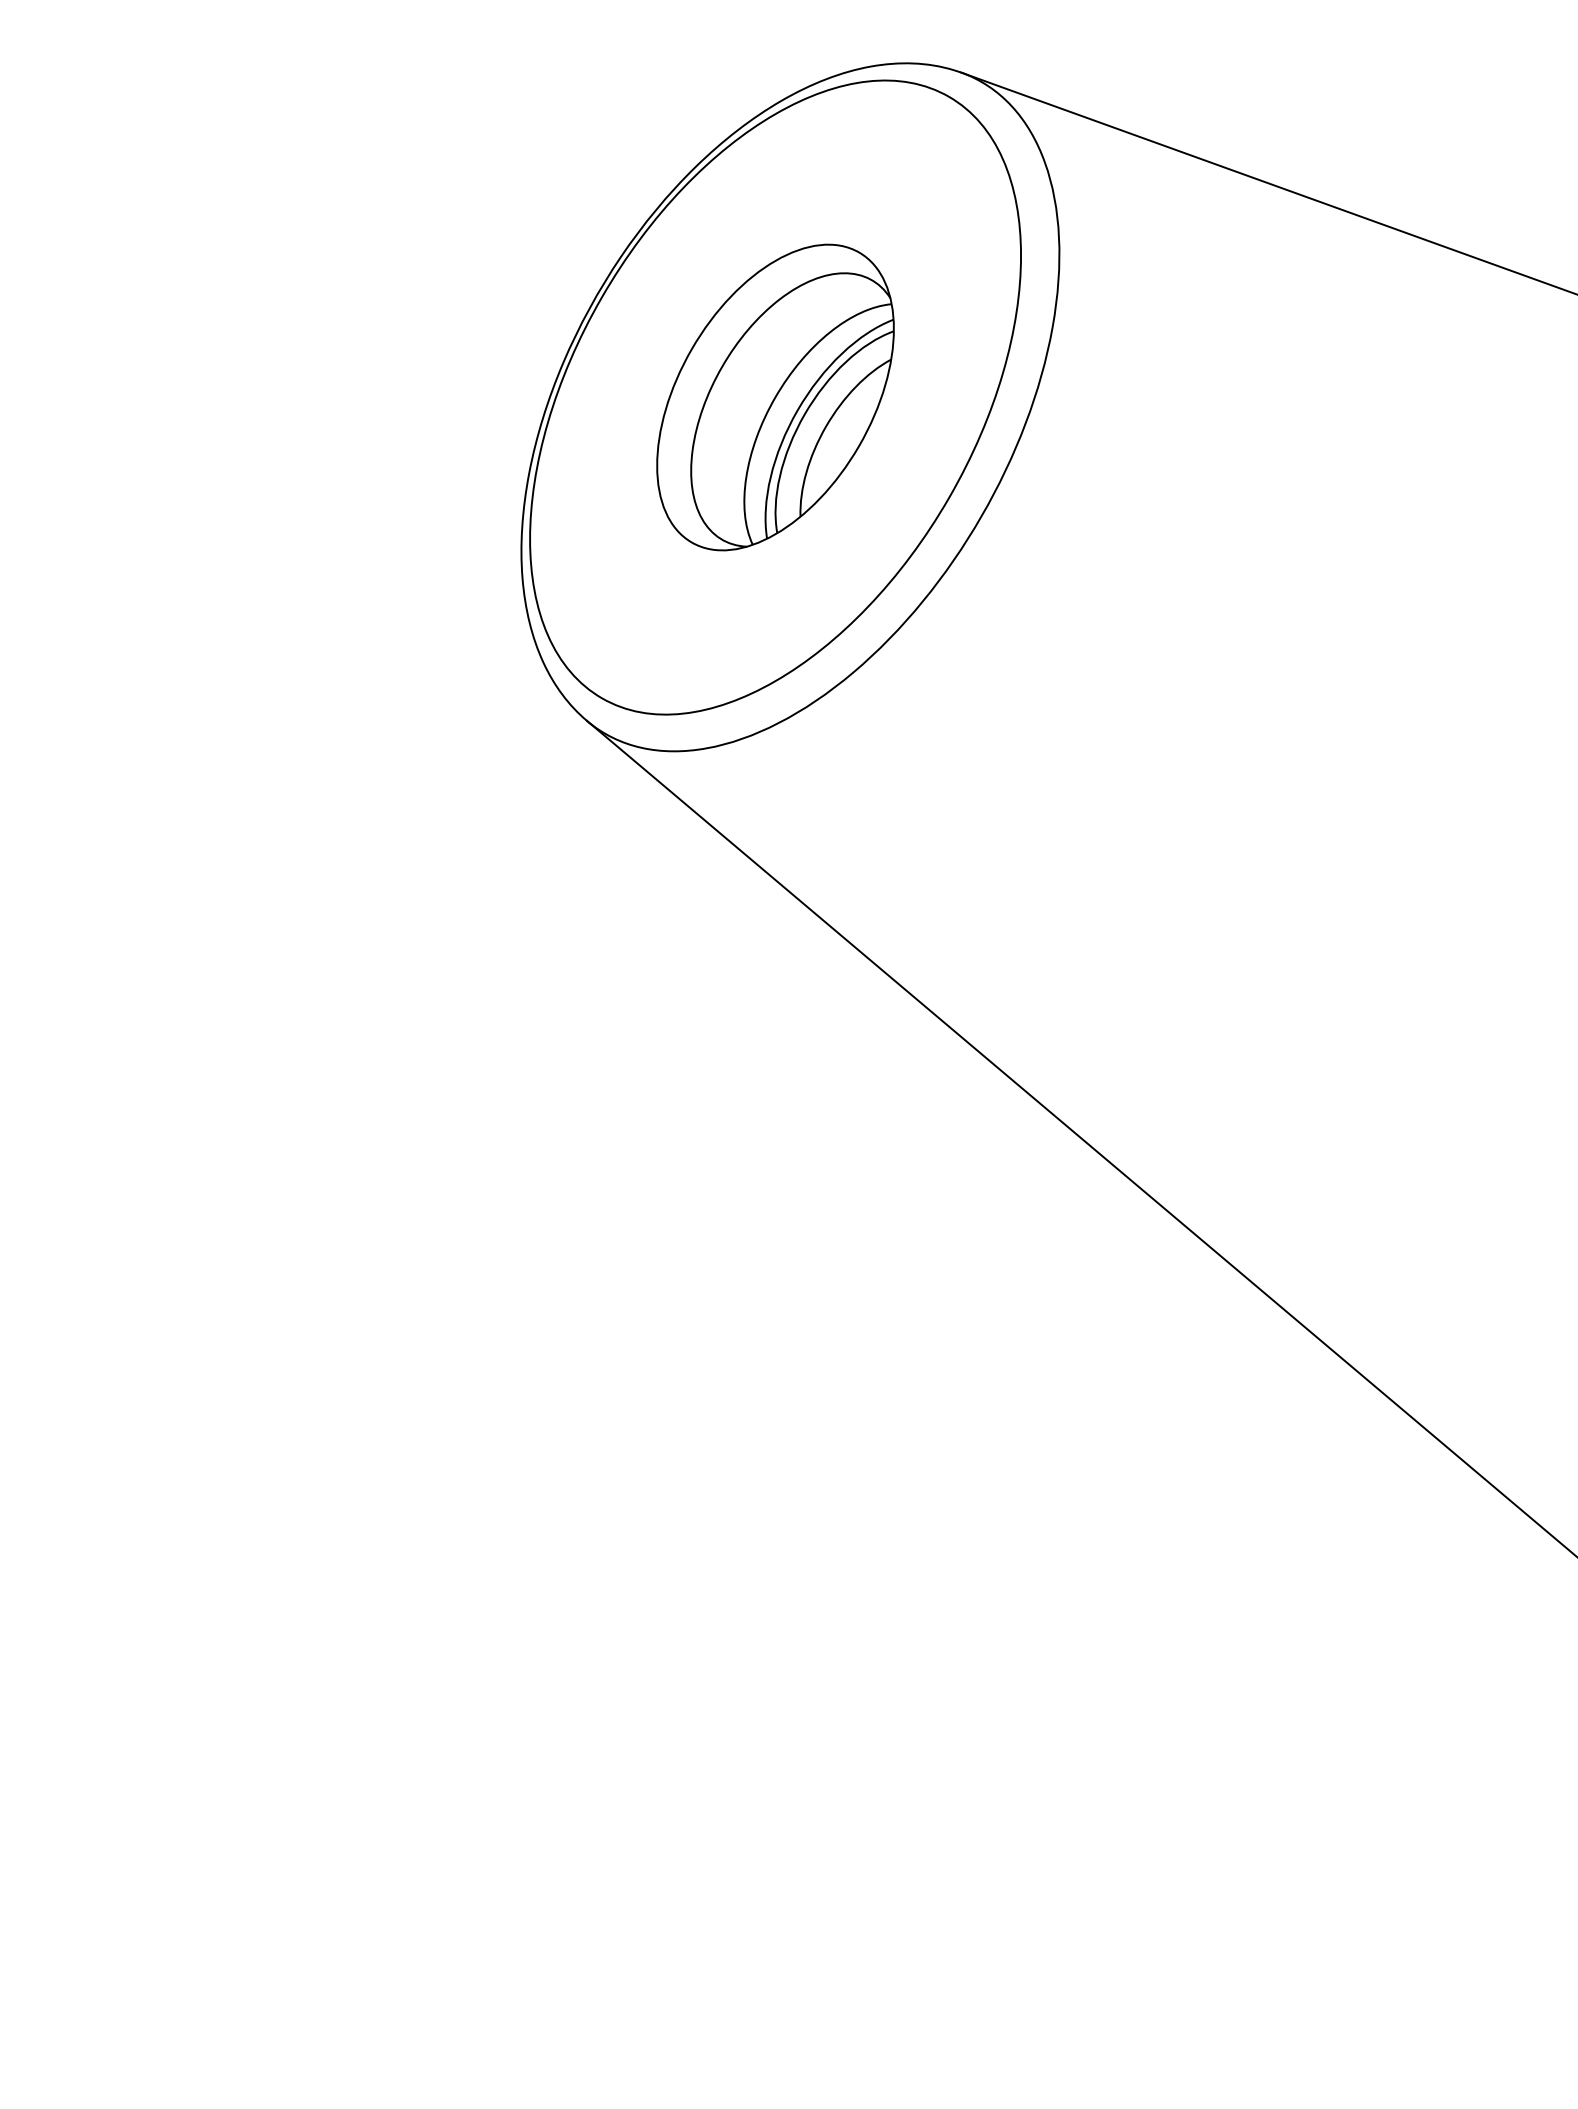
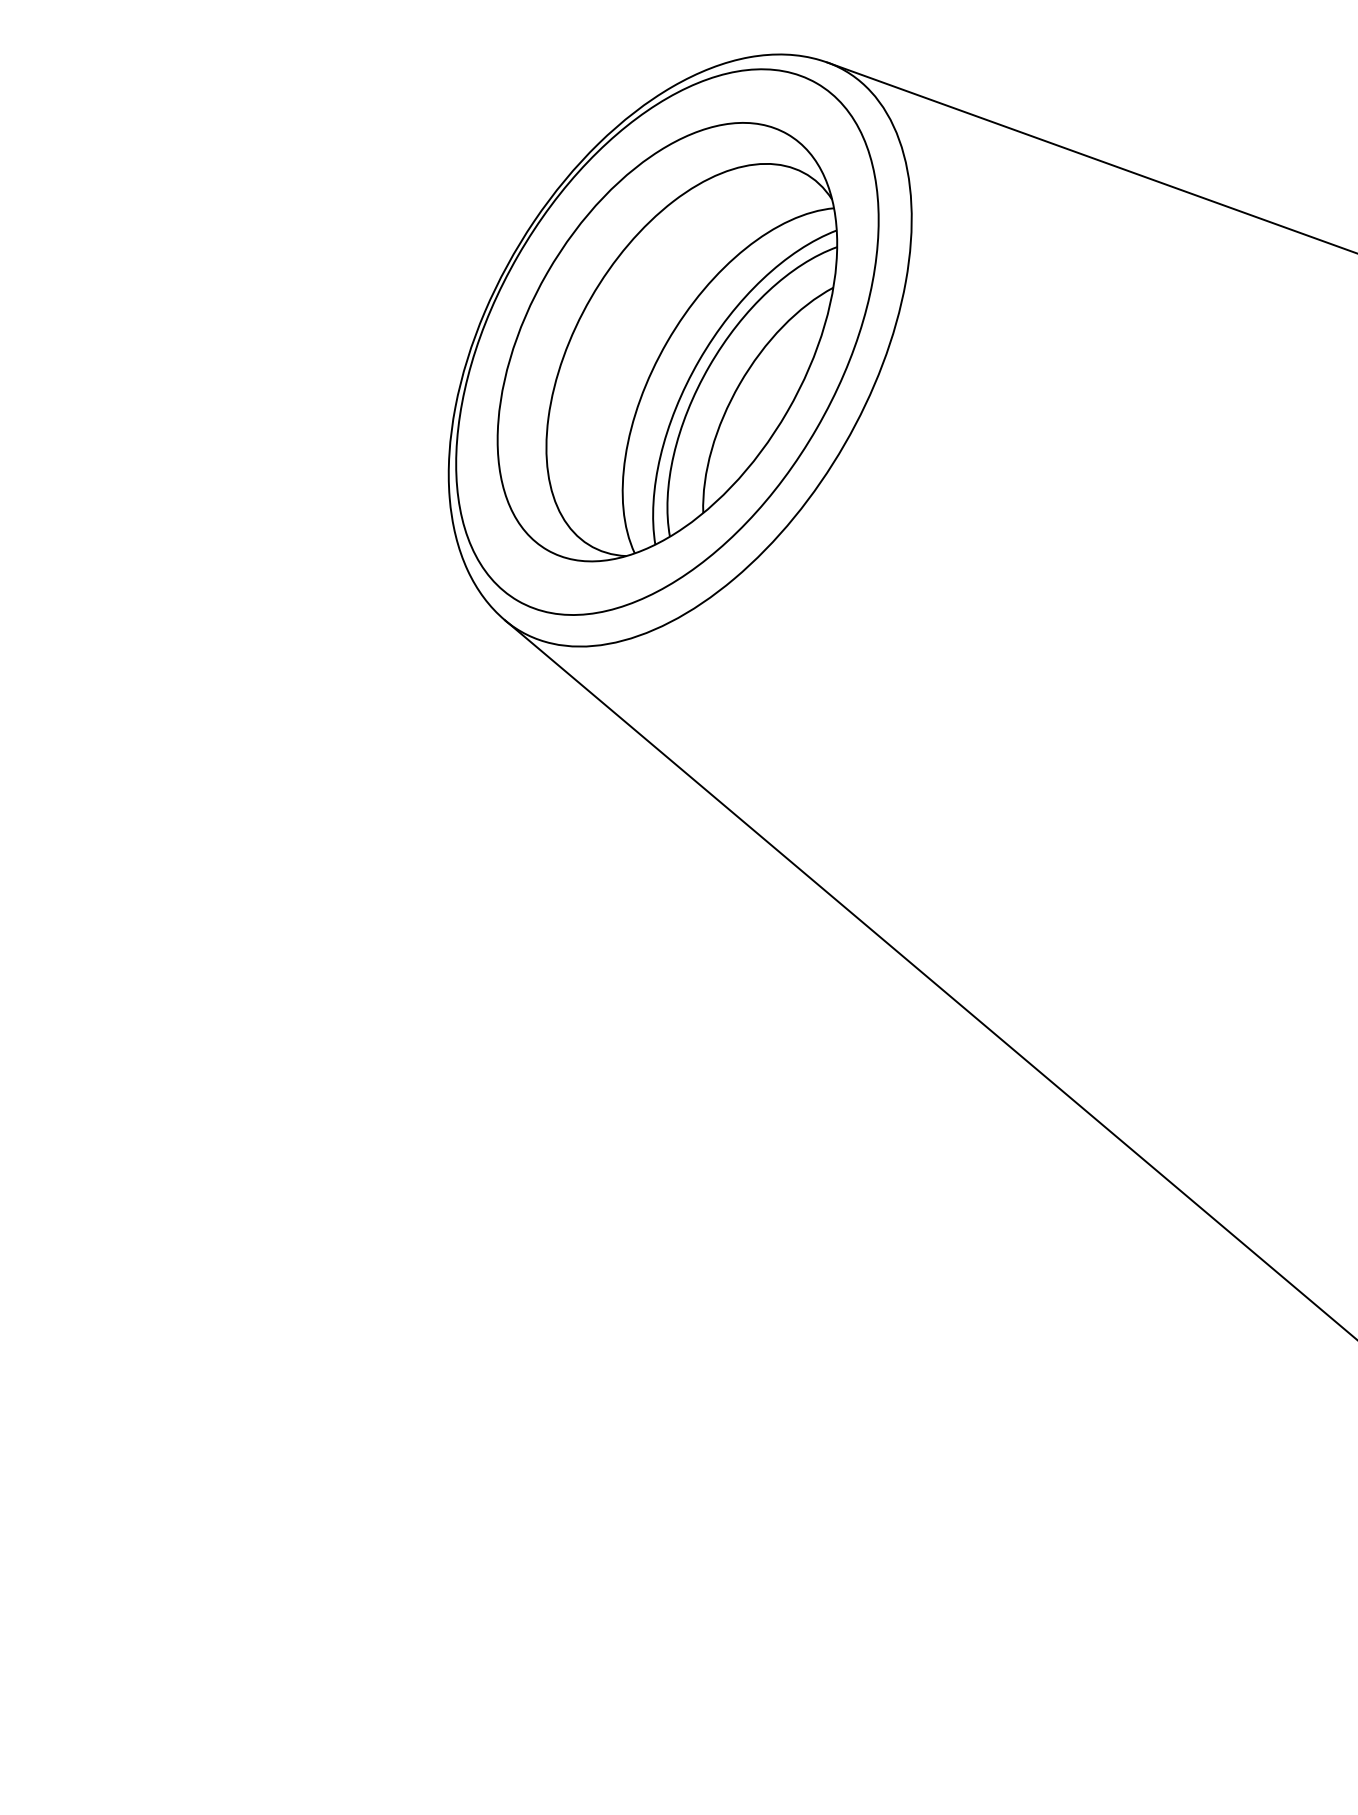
part: (775, 397) -> (667, 342), size x1.67

